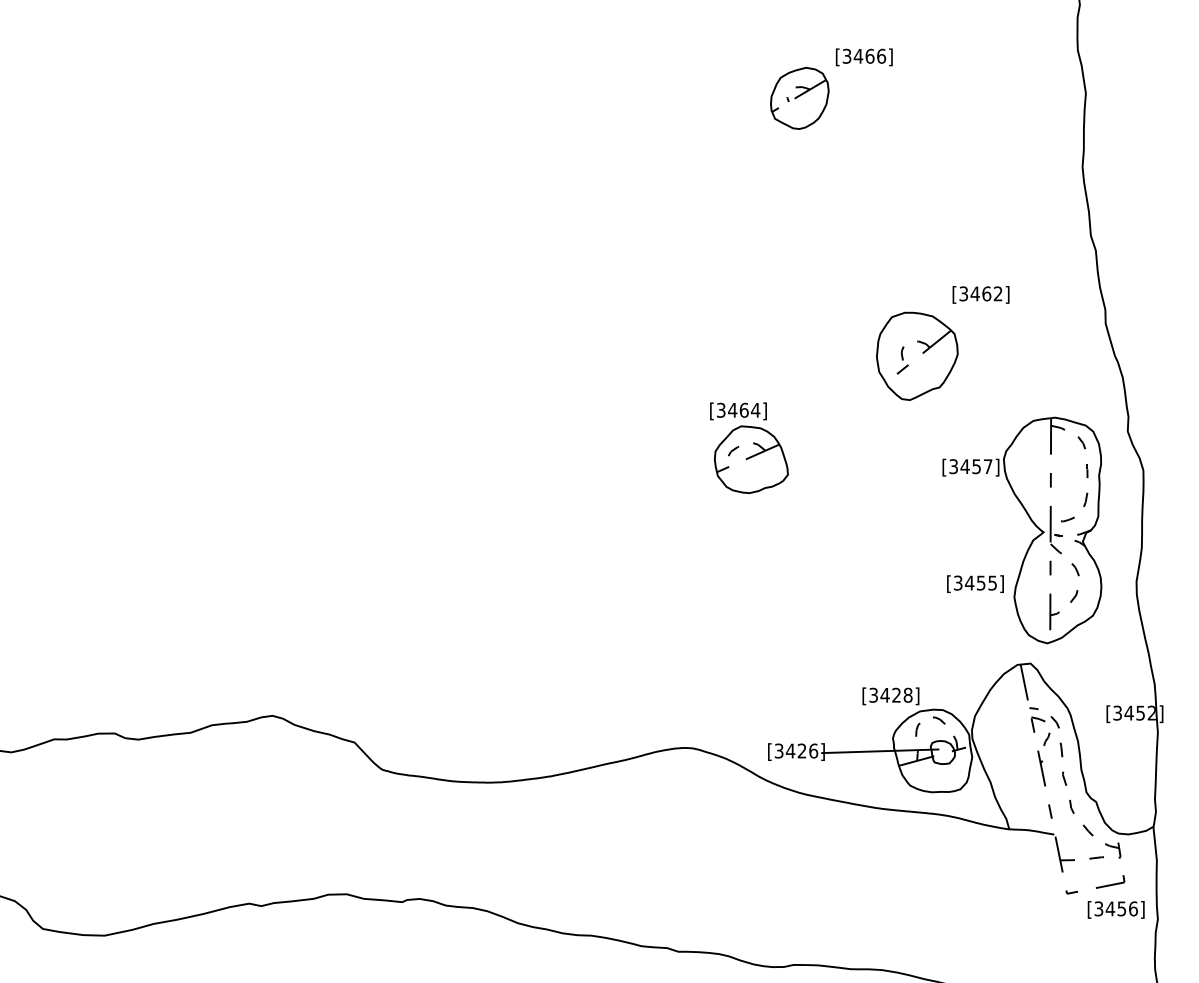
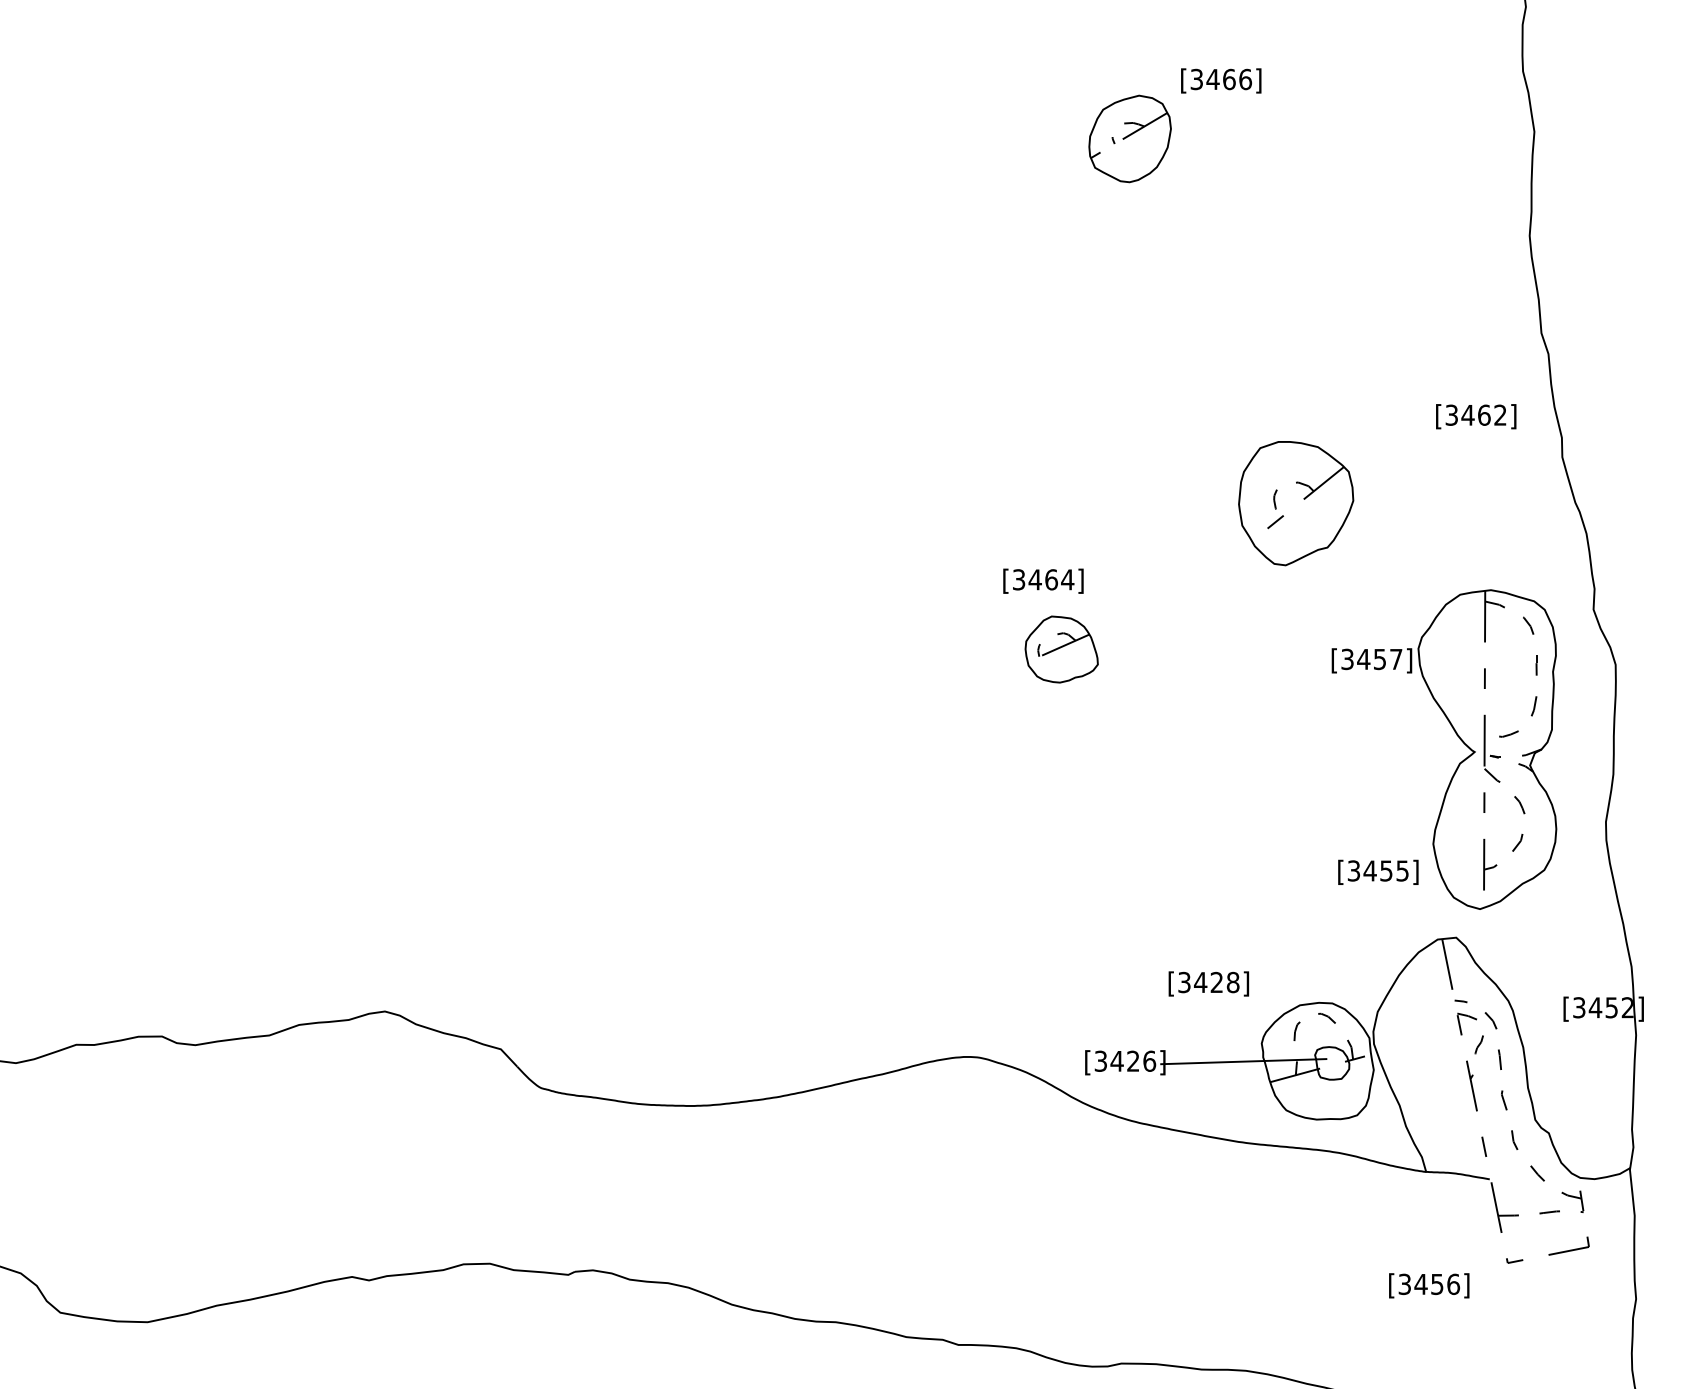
text: (981, 294) -> (1476, 416), moved
part: (751, 459) -> (1061, 649), size x0.7
text: (975, 583) -> (1378, 871), moved
text: (890, 695) -> (1208, 983), moved
text: (1116, 909) -> (1429, 1285), moved

